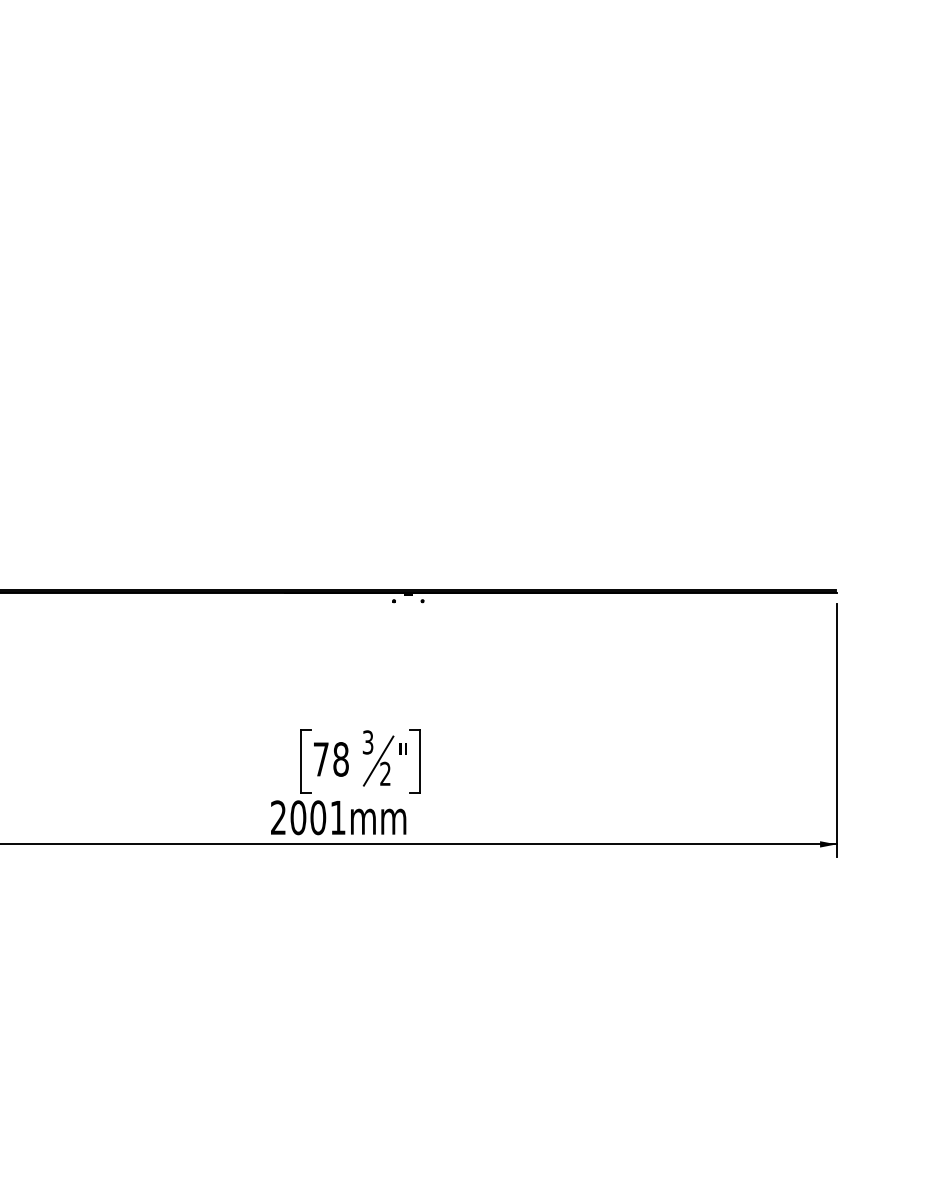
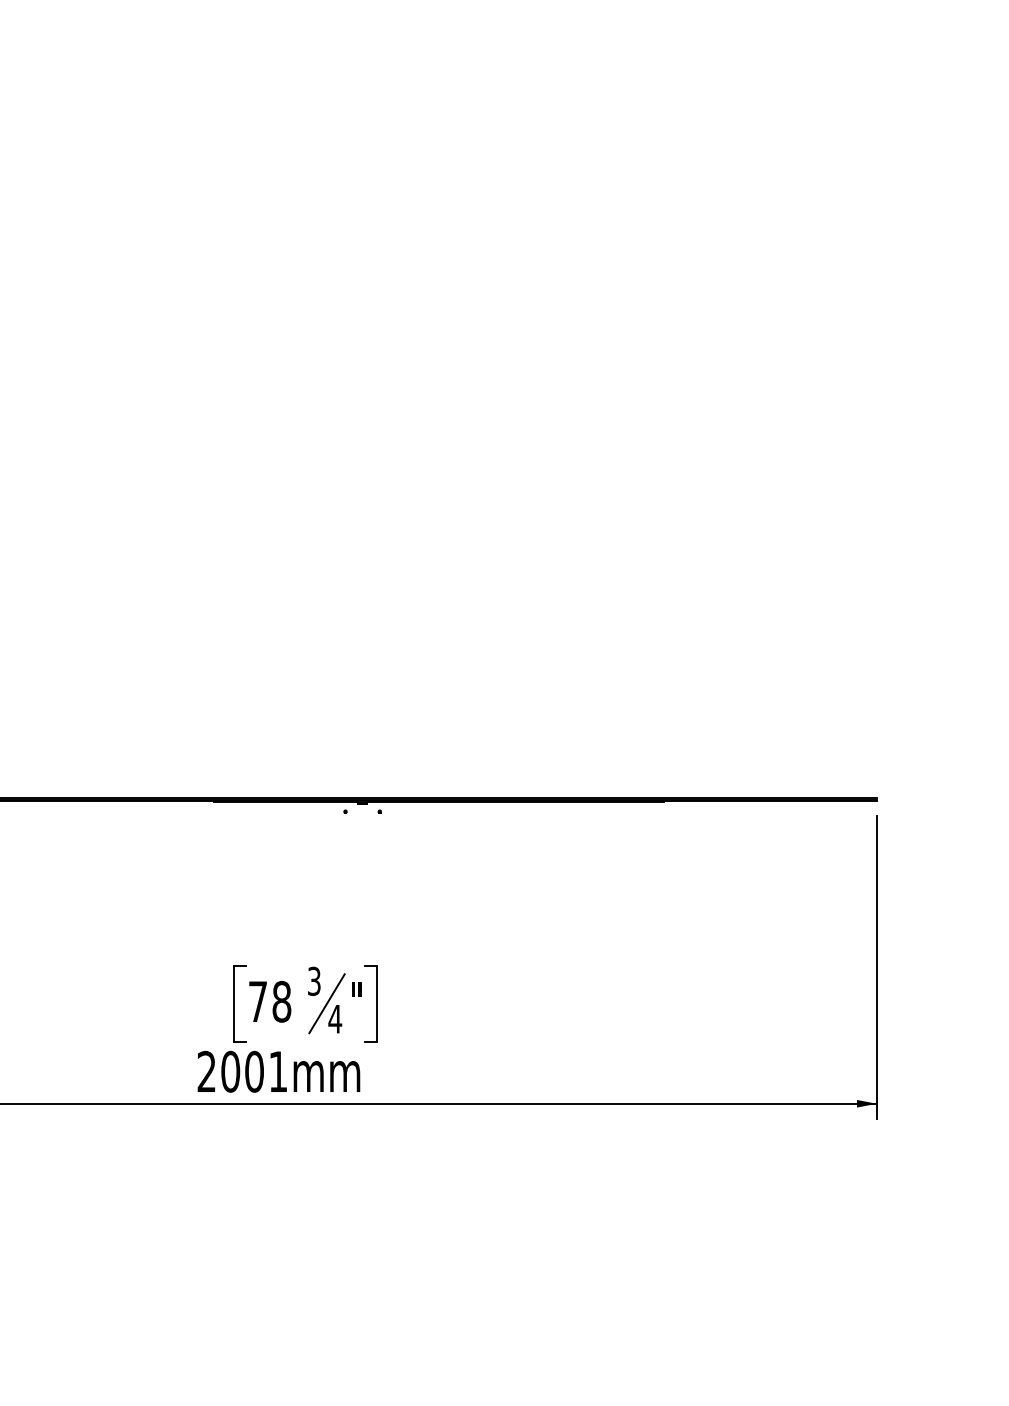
text: (385, 773) -> (335, 1018), 2 -> 4

